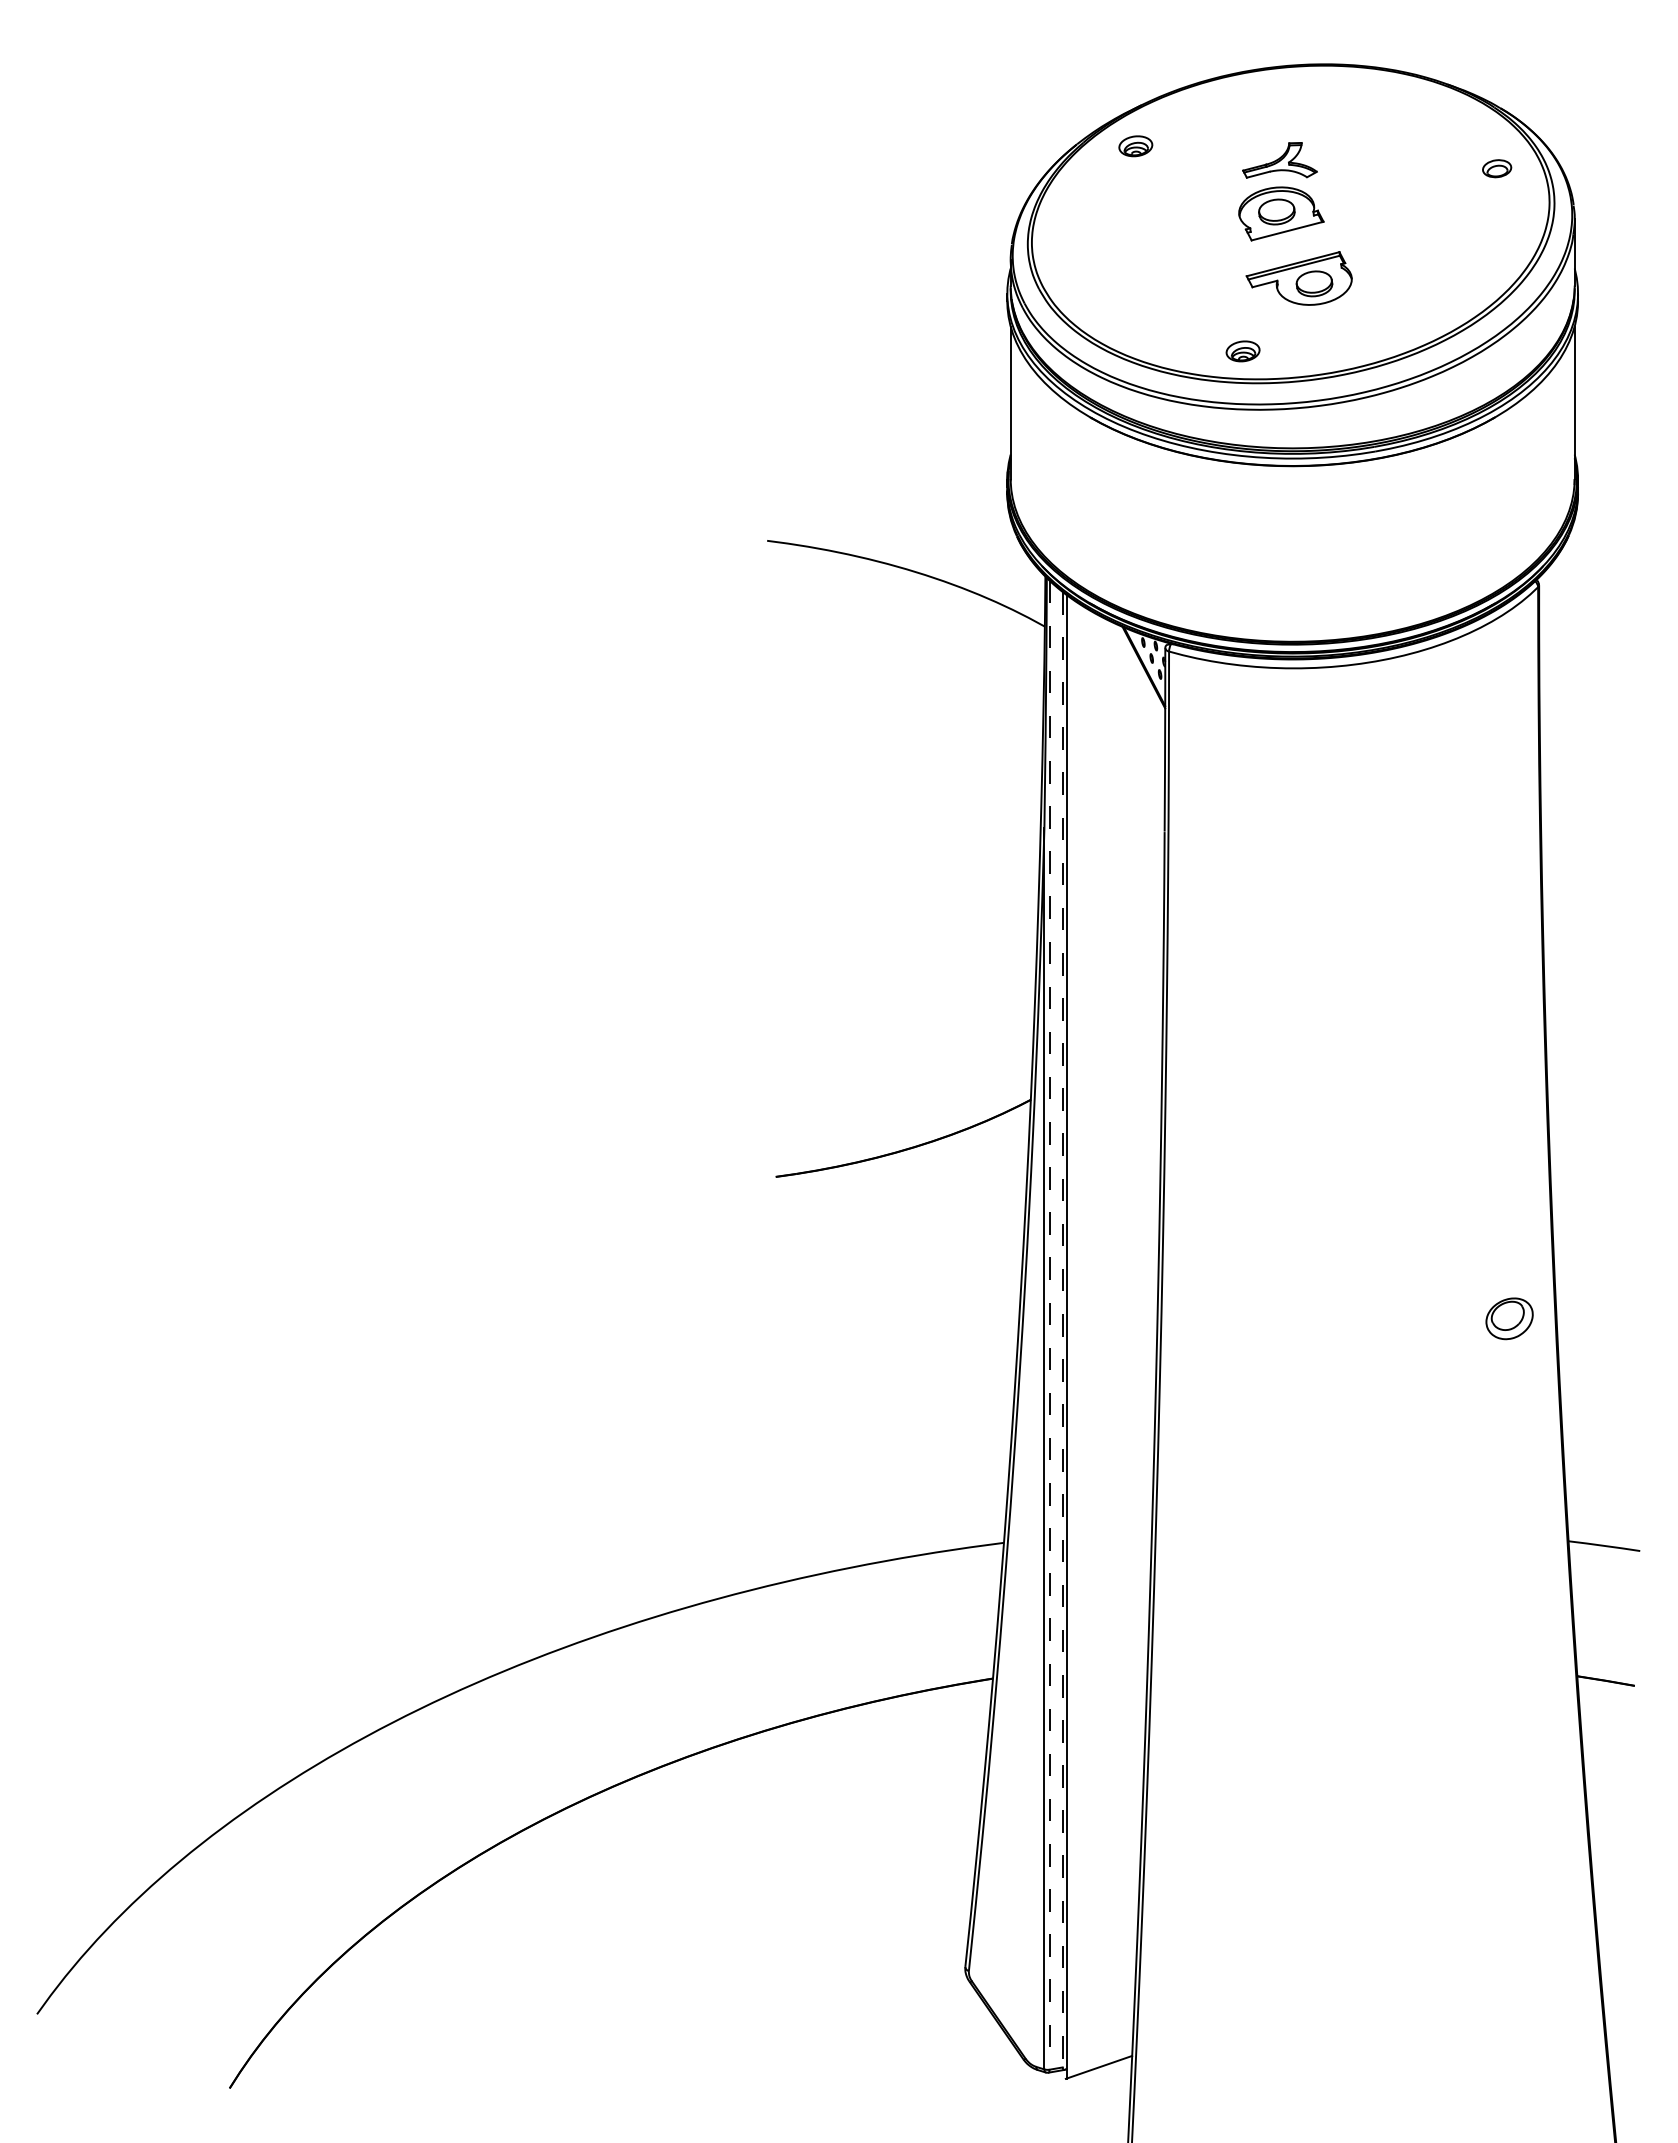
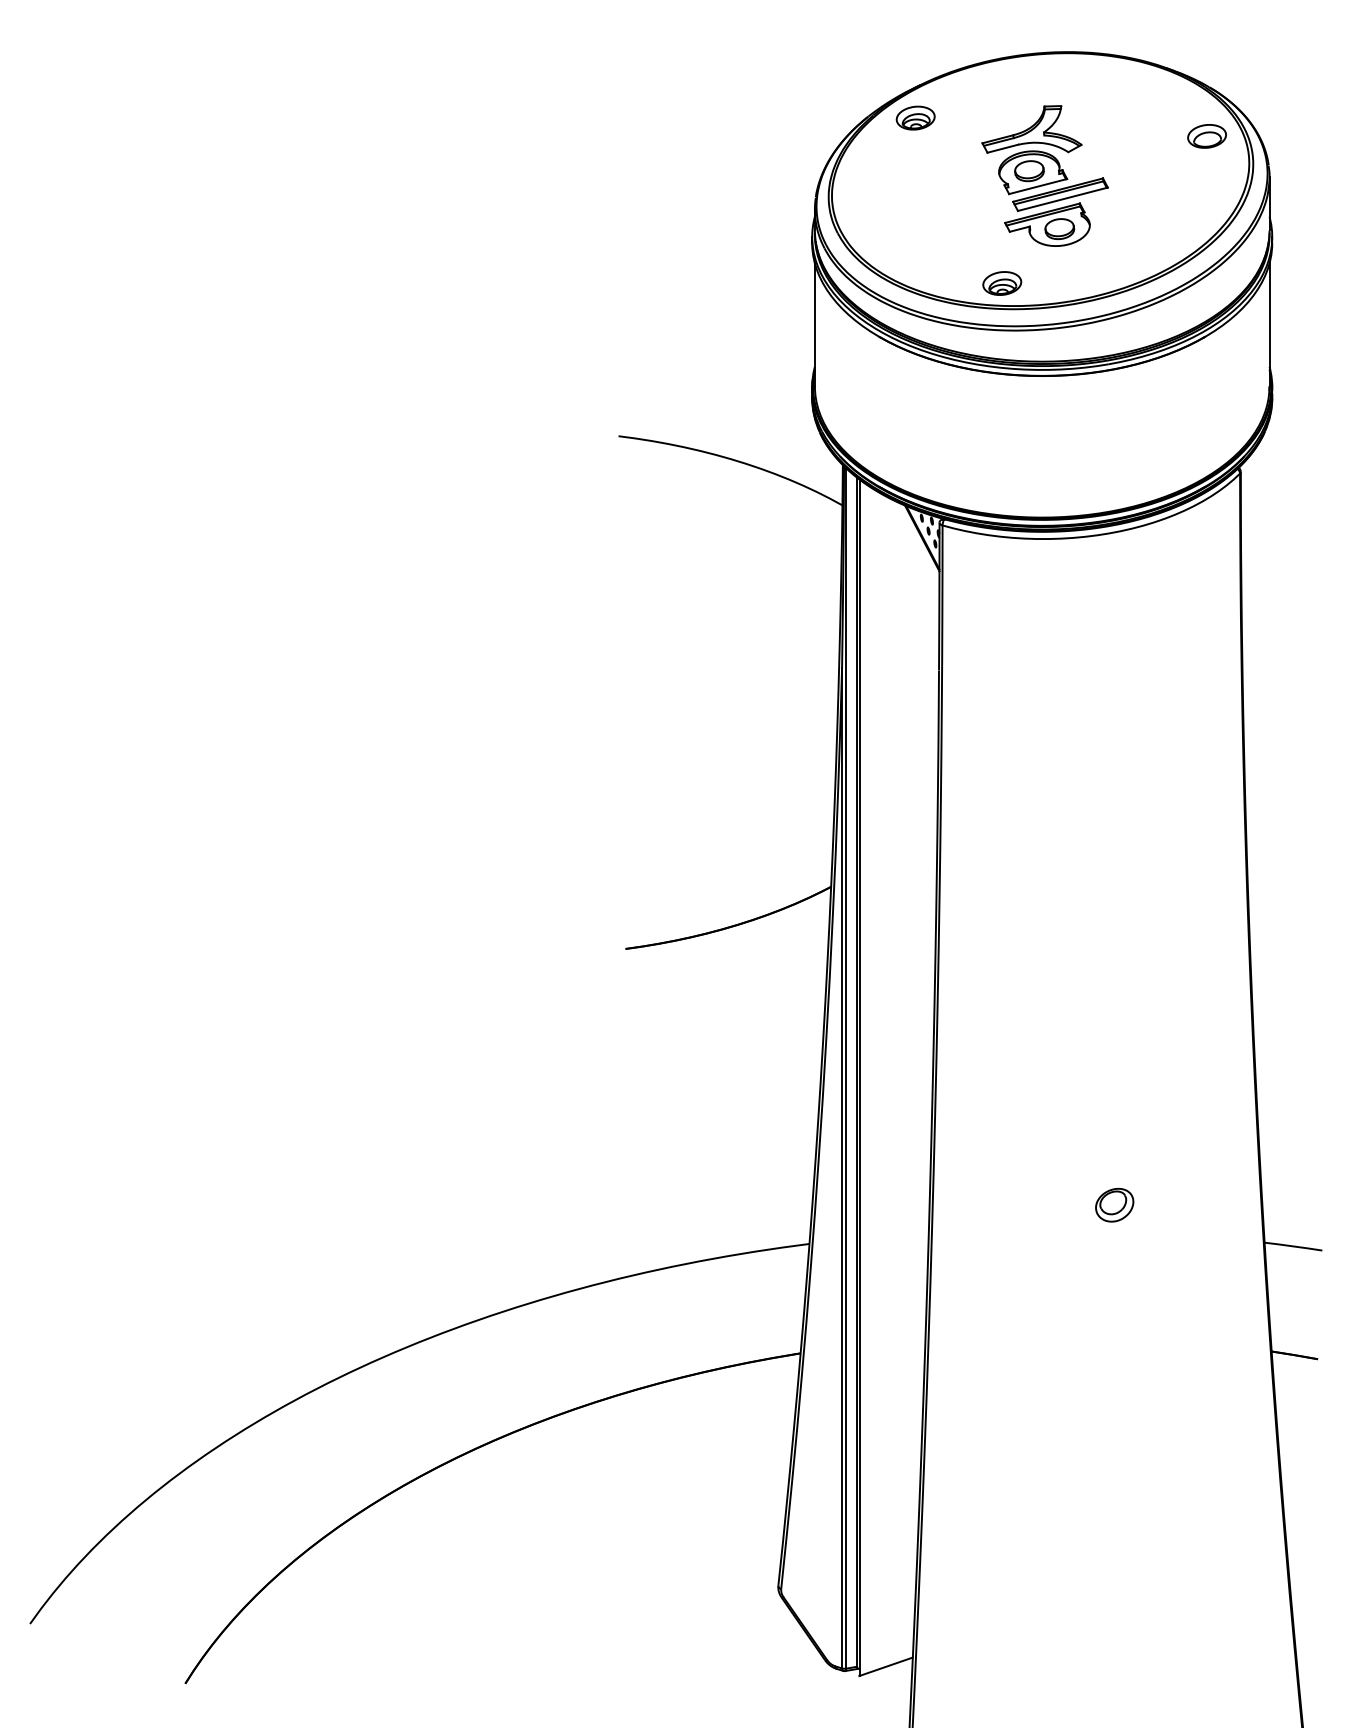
part: (1135, 146) -> (915, 118), size x1.43
part: (1279, 160) -> (1031, 129), size x1.67
part: (1496, 168) -> (1206, 136), size x1.67
part: (1315, 241) -> (1060, 194), added
part: (1242, 351) -> (1001, 283), size x1.43
part: (1509, 1318) -> (1114, 1204), moved
line: (1049, 1325) -> (846, 1068), dashed -> solid
line: (1062, 1329) -> (856, 1071), dashed -> solid

